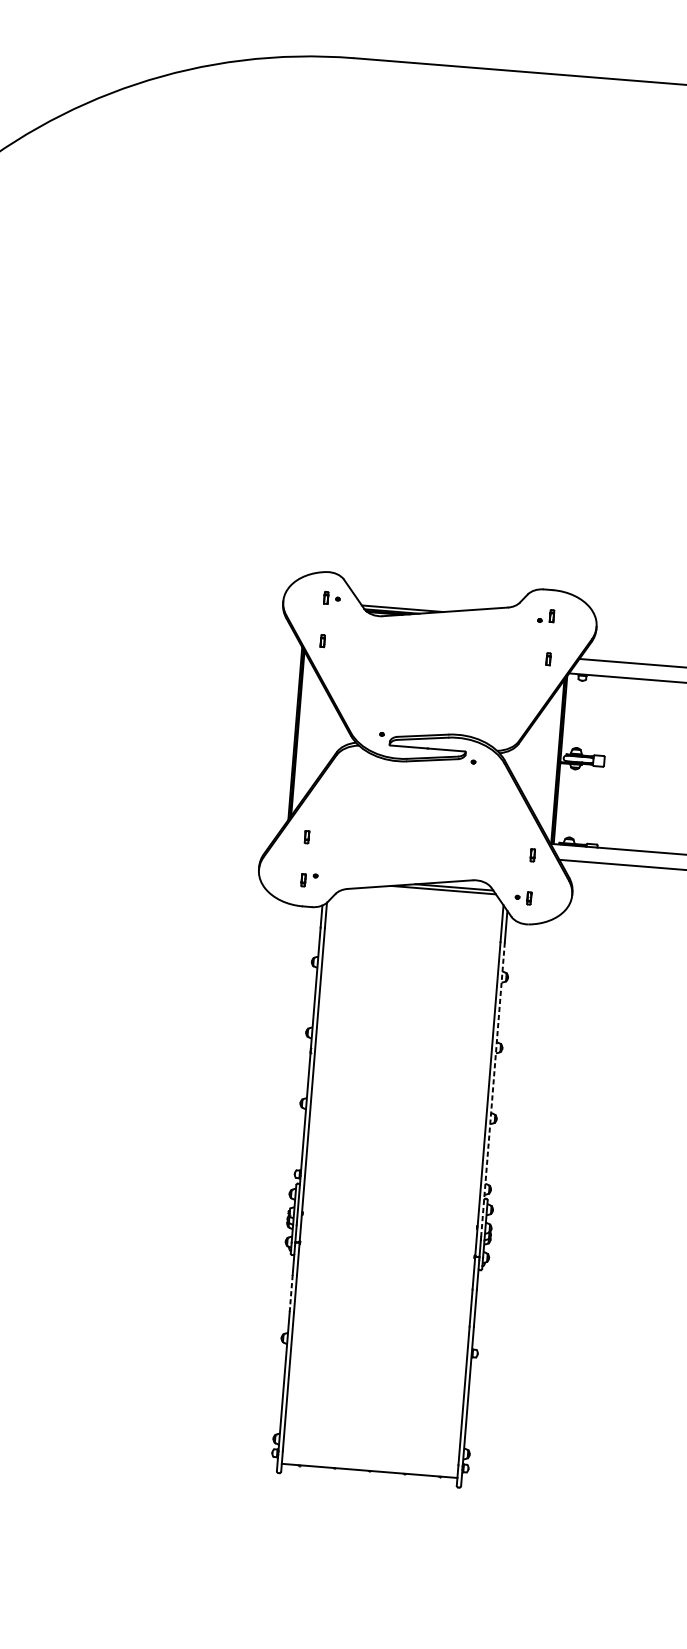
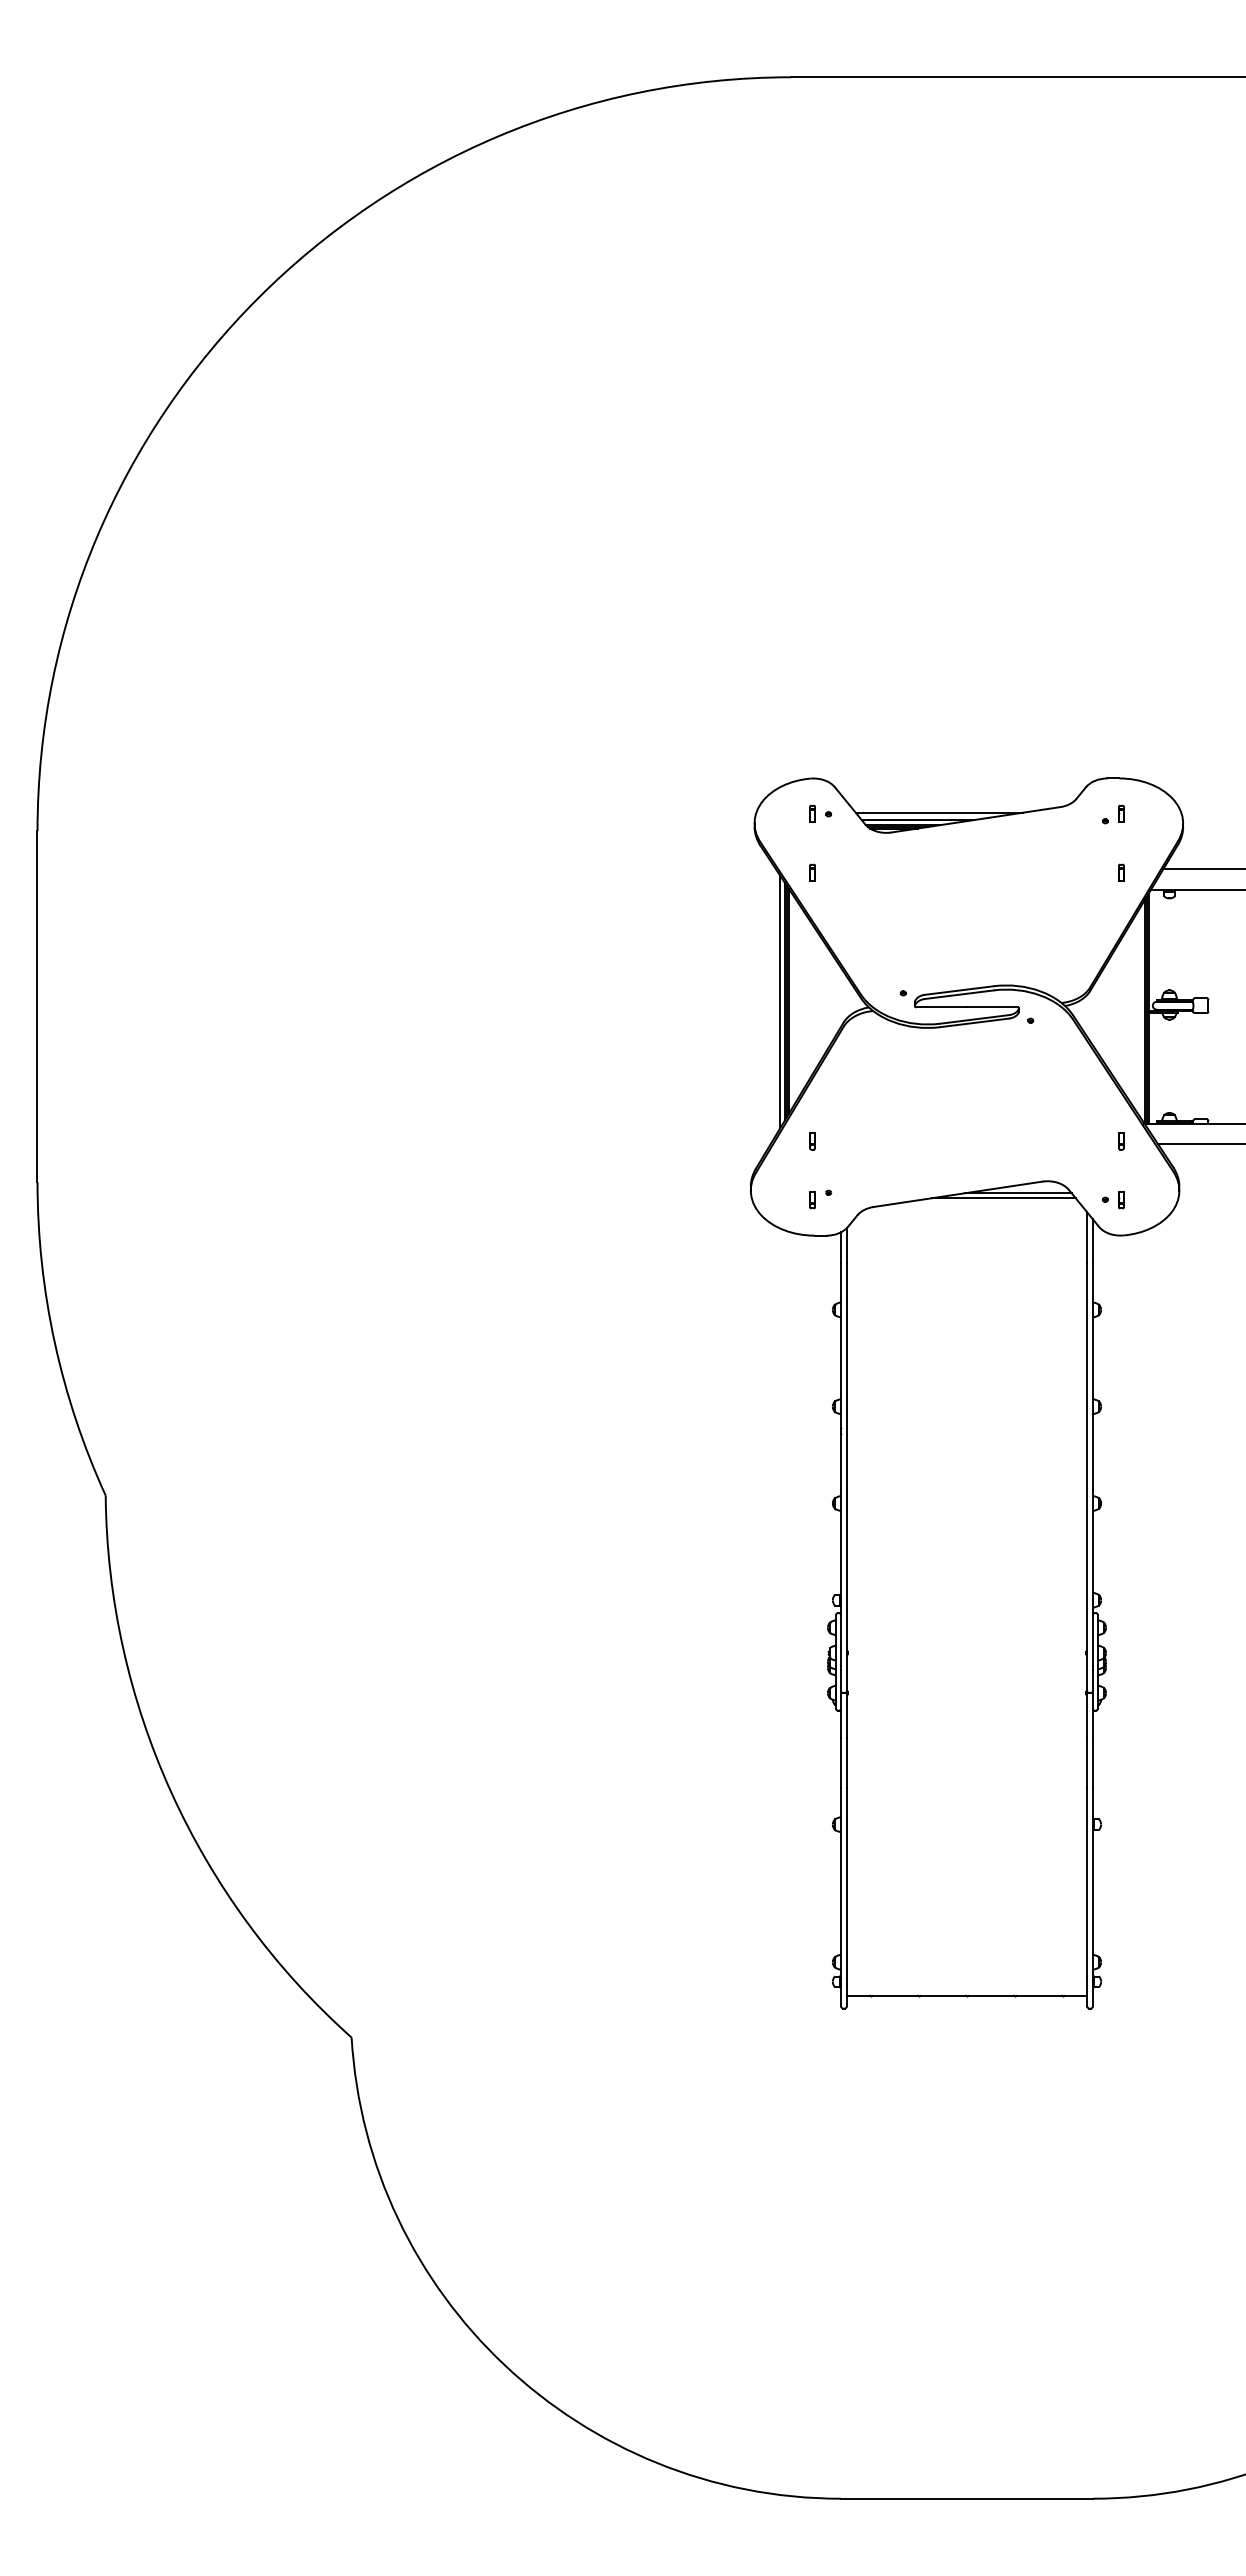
line: (418, 604) -> (938, 812), added
line: (291, 733) -> (780, 1001), added
line: (492, 1090) -> (1092, 1464), dashed -> solid
line: (290, 1293) -> (840, 1763), dashed -> solid

